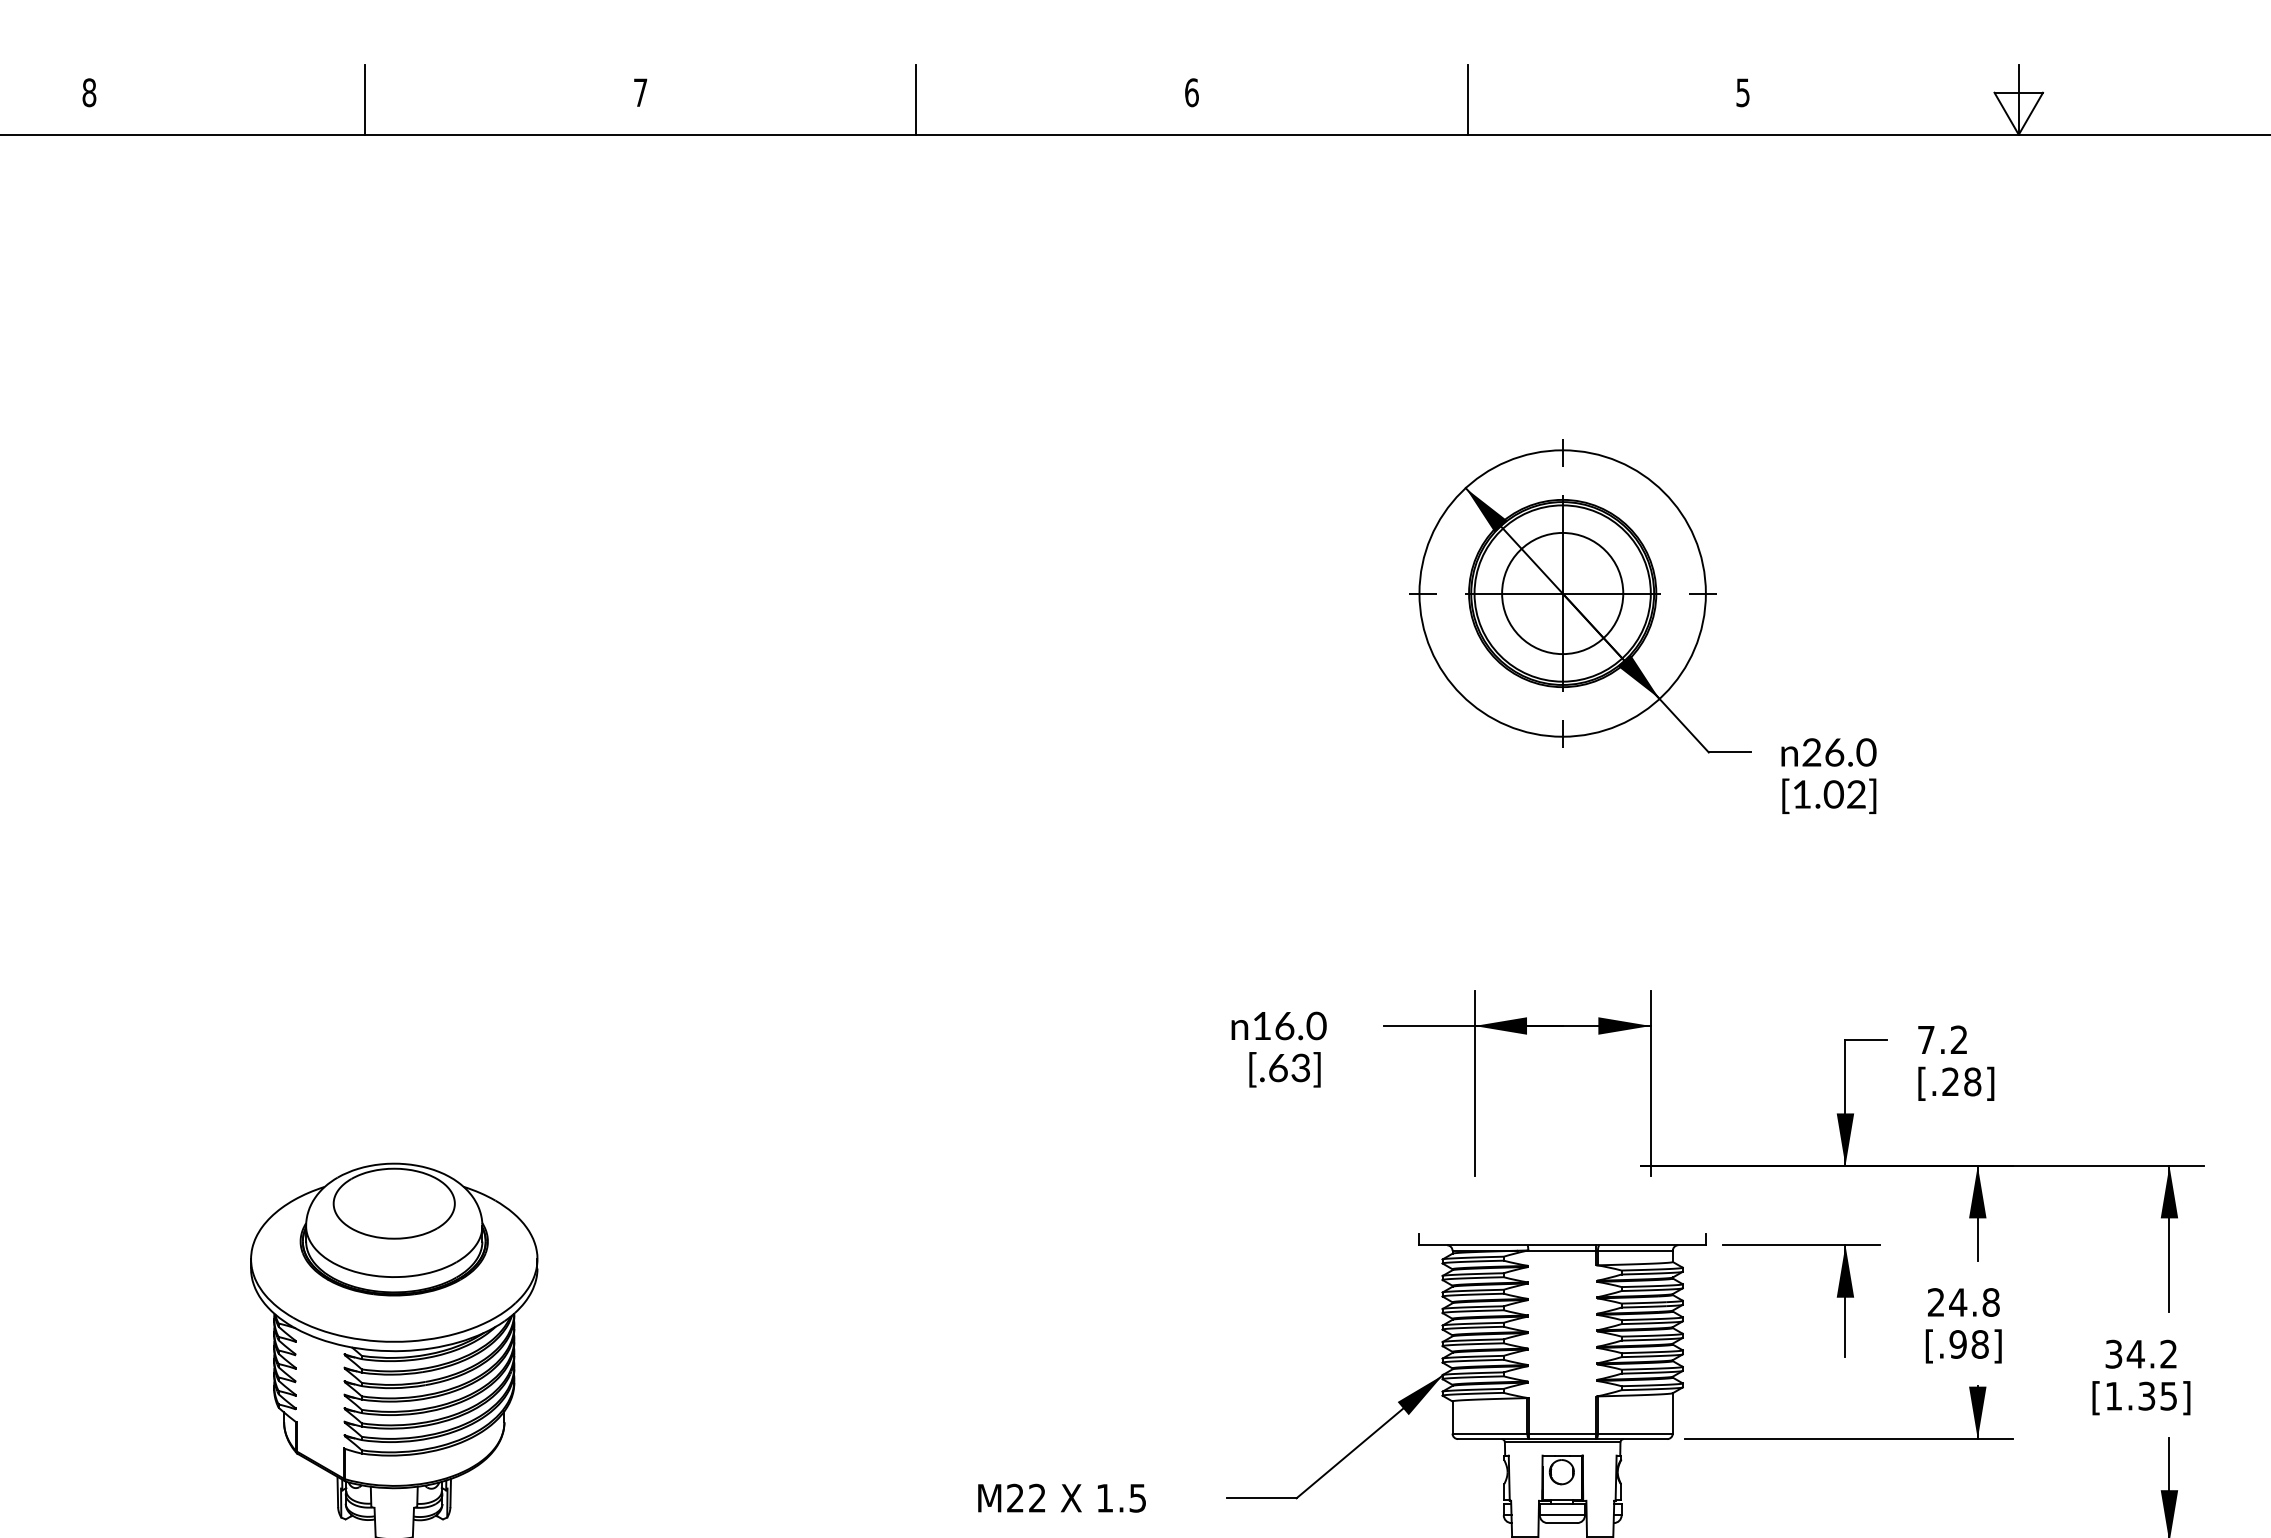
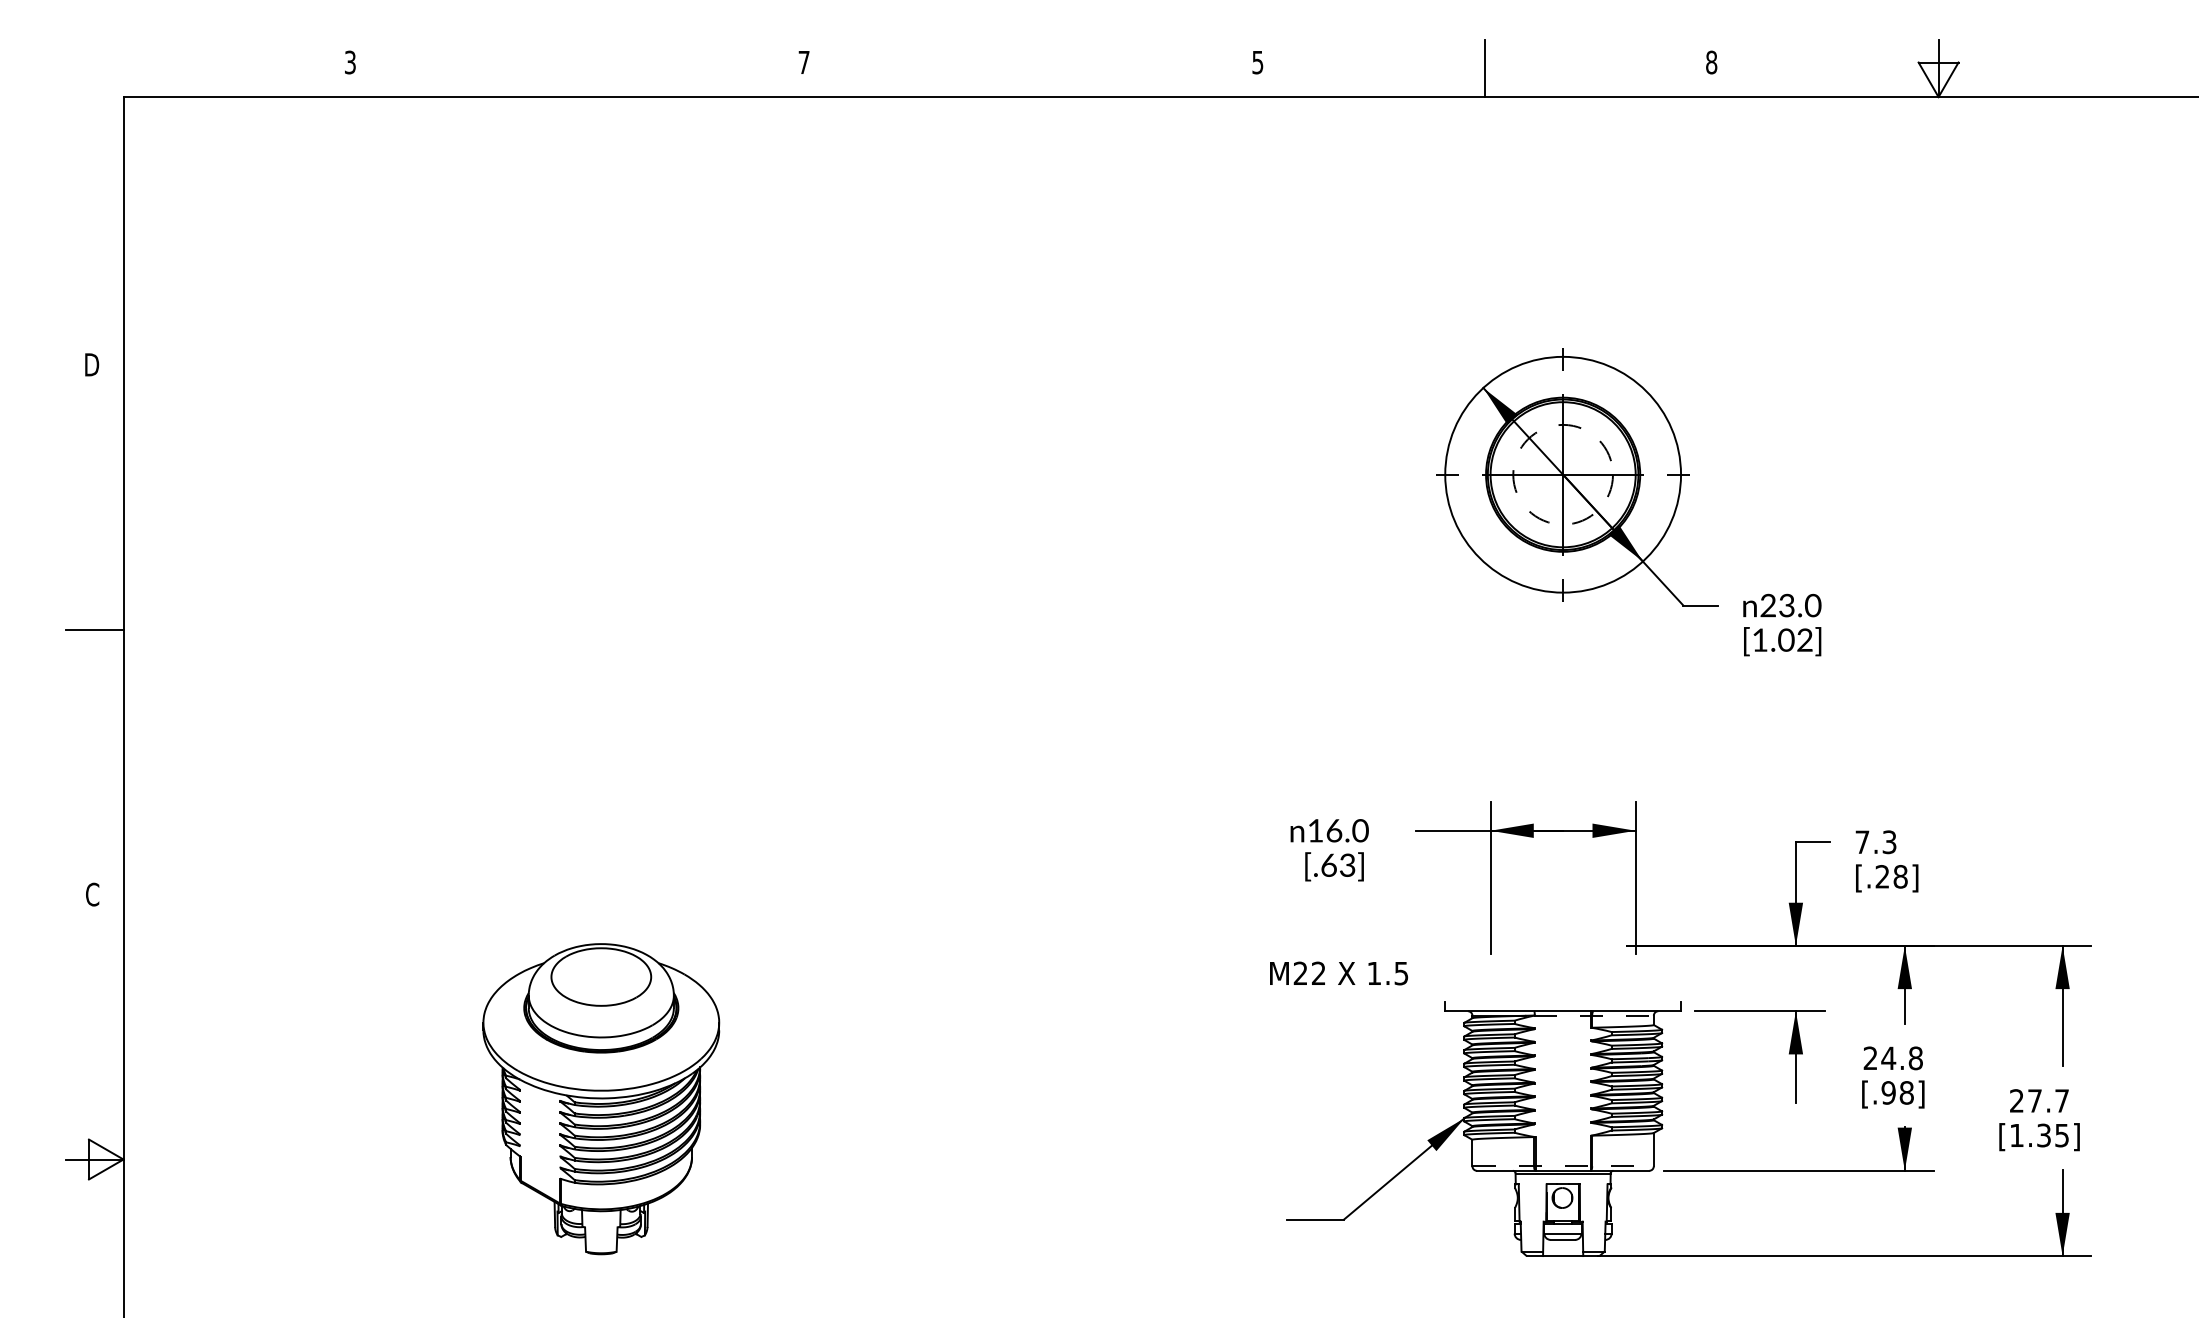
text: (89, 92) -> (350, 62), 8 -> 3
text: (1191, 92) -> (1257, 62), 6 -> 5
text: (1742, 92) -> (1711, 62), 5 -> 8
line: (365, 100) -> (577, 68), removed
line: (916, 100) -> (1031, 68), removed
circle: (1563, 593) -> (1563, 474), solid -> dashed
text: (1834, 751) -> (1786, 604), 26.0 -> 23.0
text: (1959, 1040) -> (1889, 842), 7.2 -> 7.3
line: (1600, 1250) -> (1594, 1015), solid -> dashed
text: (2141, 1353) -> (2039, 1100), 34.2 -> 27.7
line: (1563, 1433) -> (1563, 1166), solid -> dashed
text: (1062, 1498) -> (1339, 973), moved

